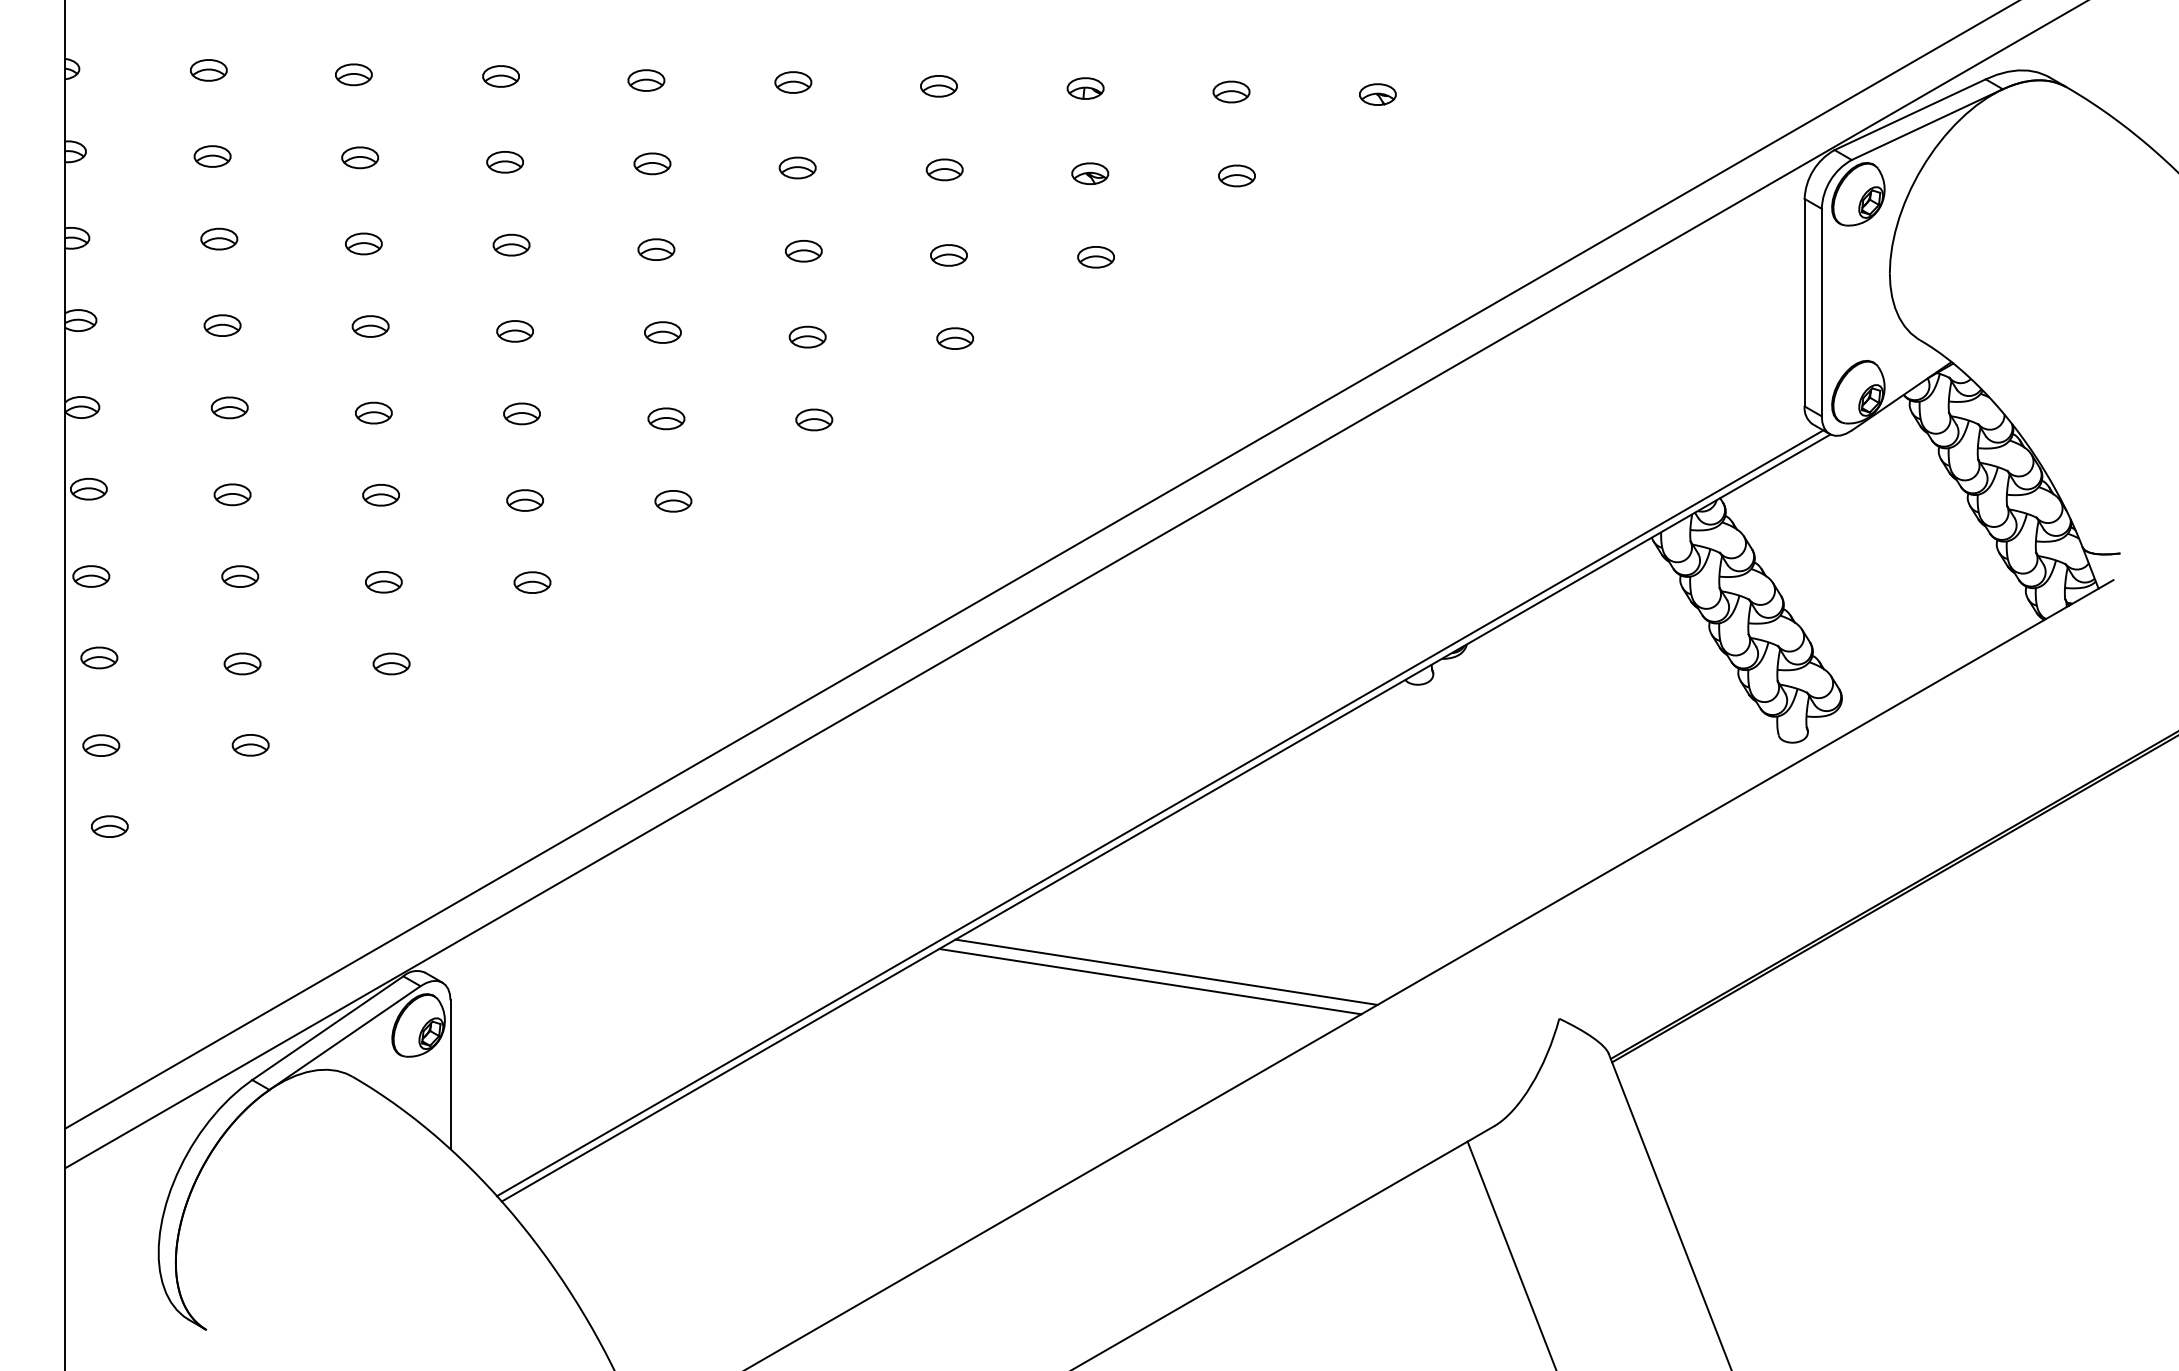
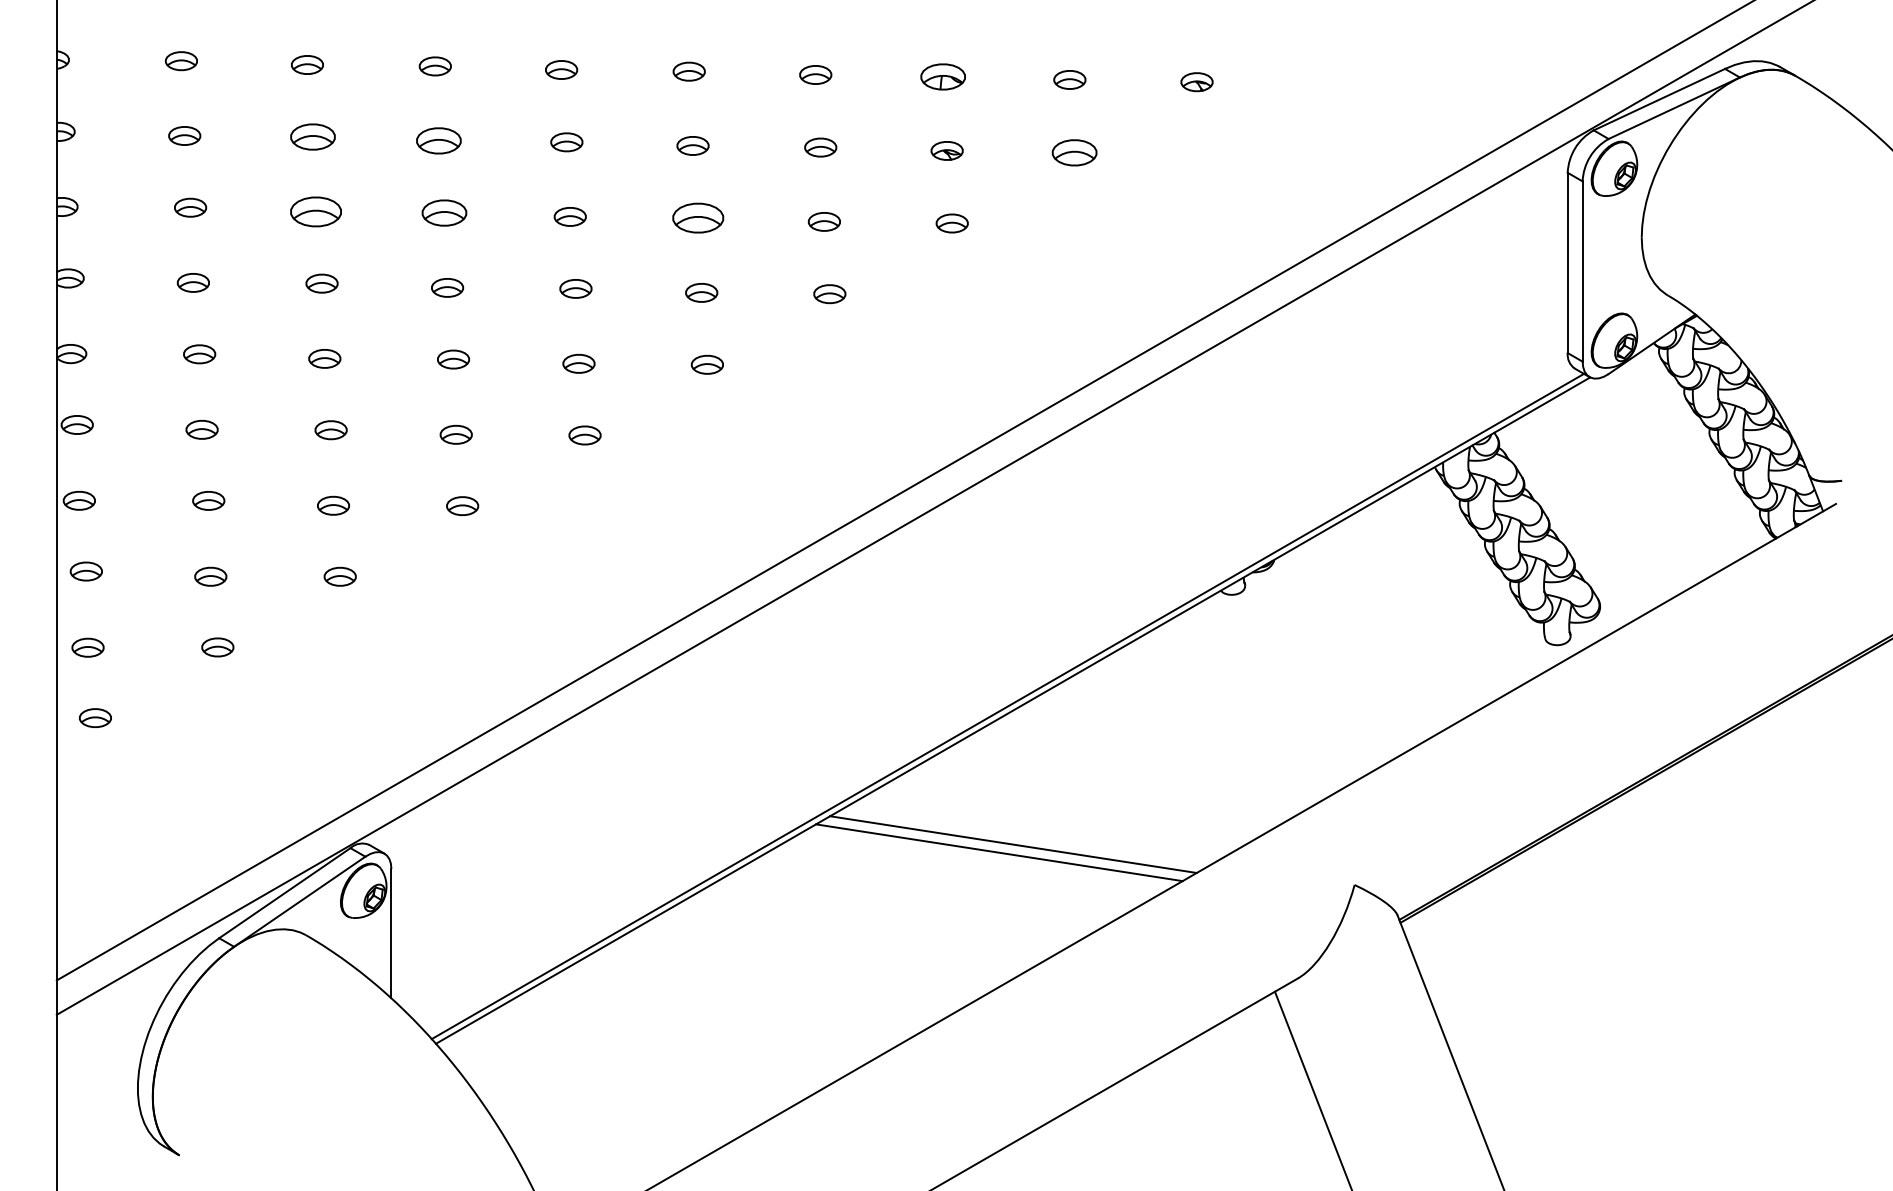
part: (1085, 88) -> (943, 76), size x1.4
part: (359, 157) -> (312, 136), size x1.4
part: (504, 162) -> (438, 141), size x1.4
part: (1236, 175) -> (1074, 152), size x1.4
part: (363, 243) -> (315, 211), size x1.6
part: (511, 244) -> (444, 212), size x1.4
part: (803, 251) -> (698, 218), size x1.6

